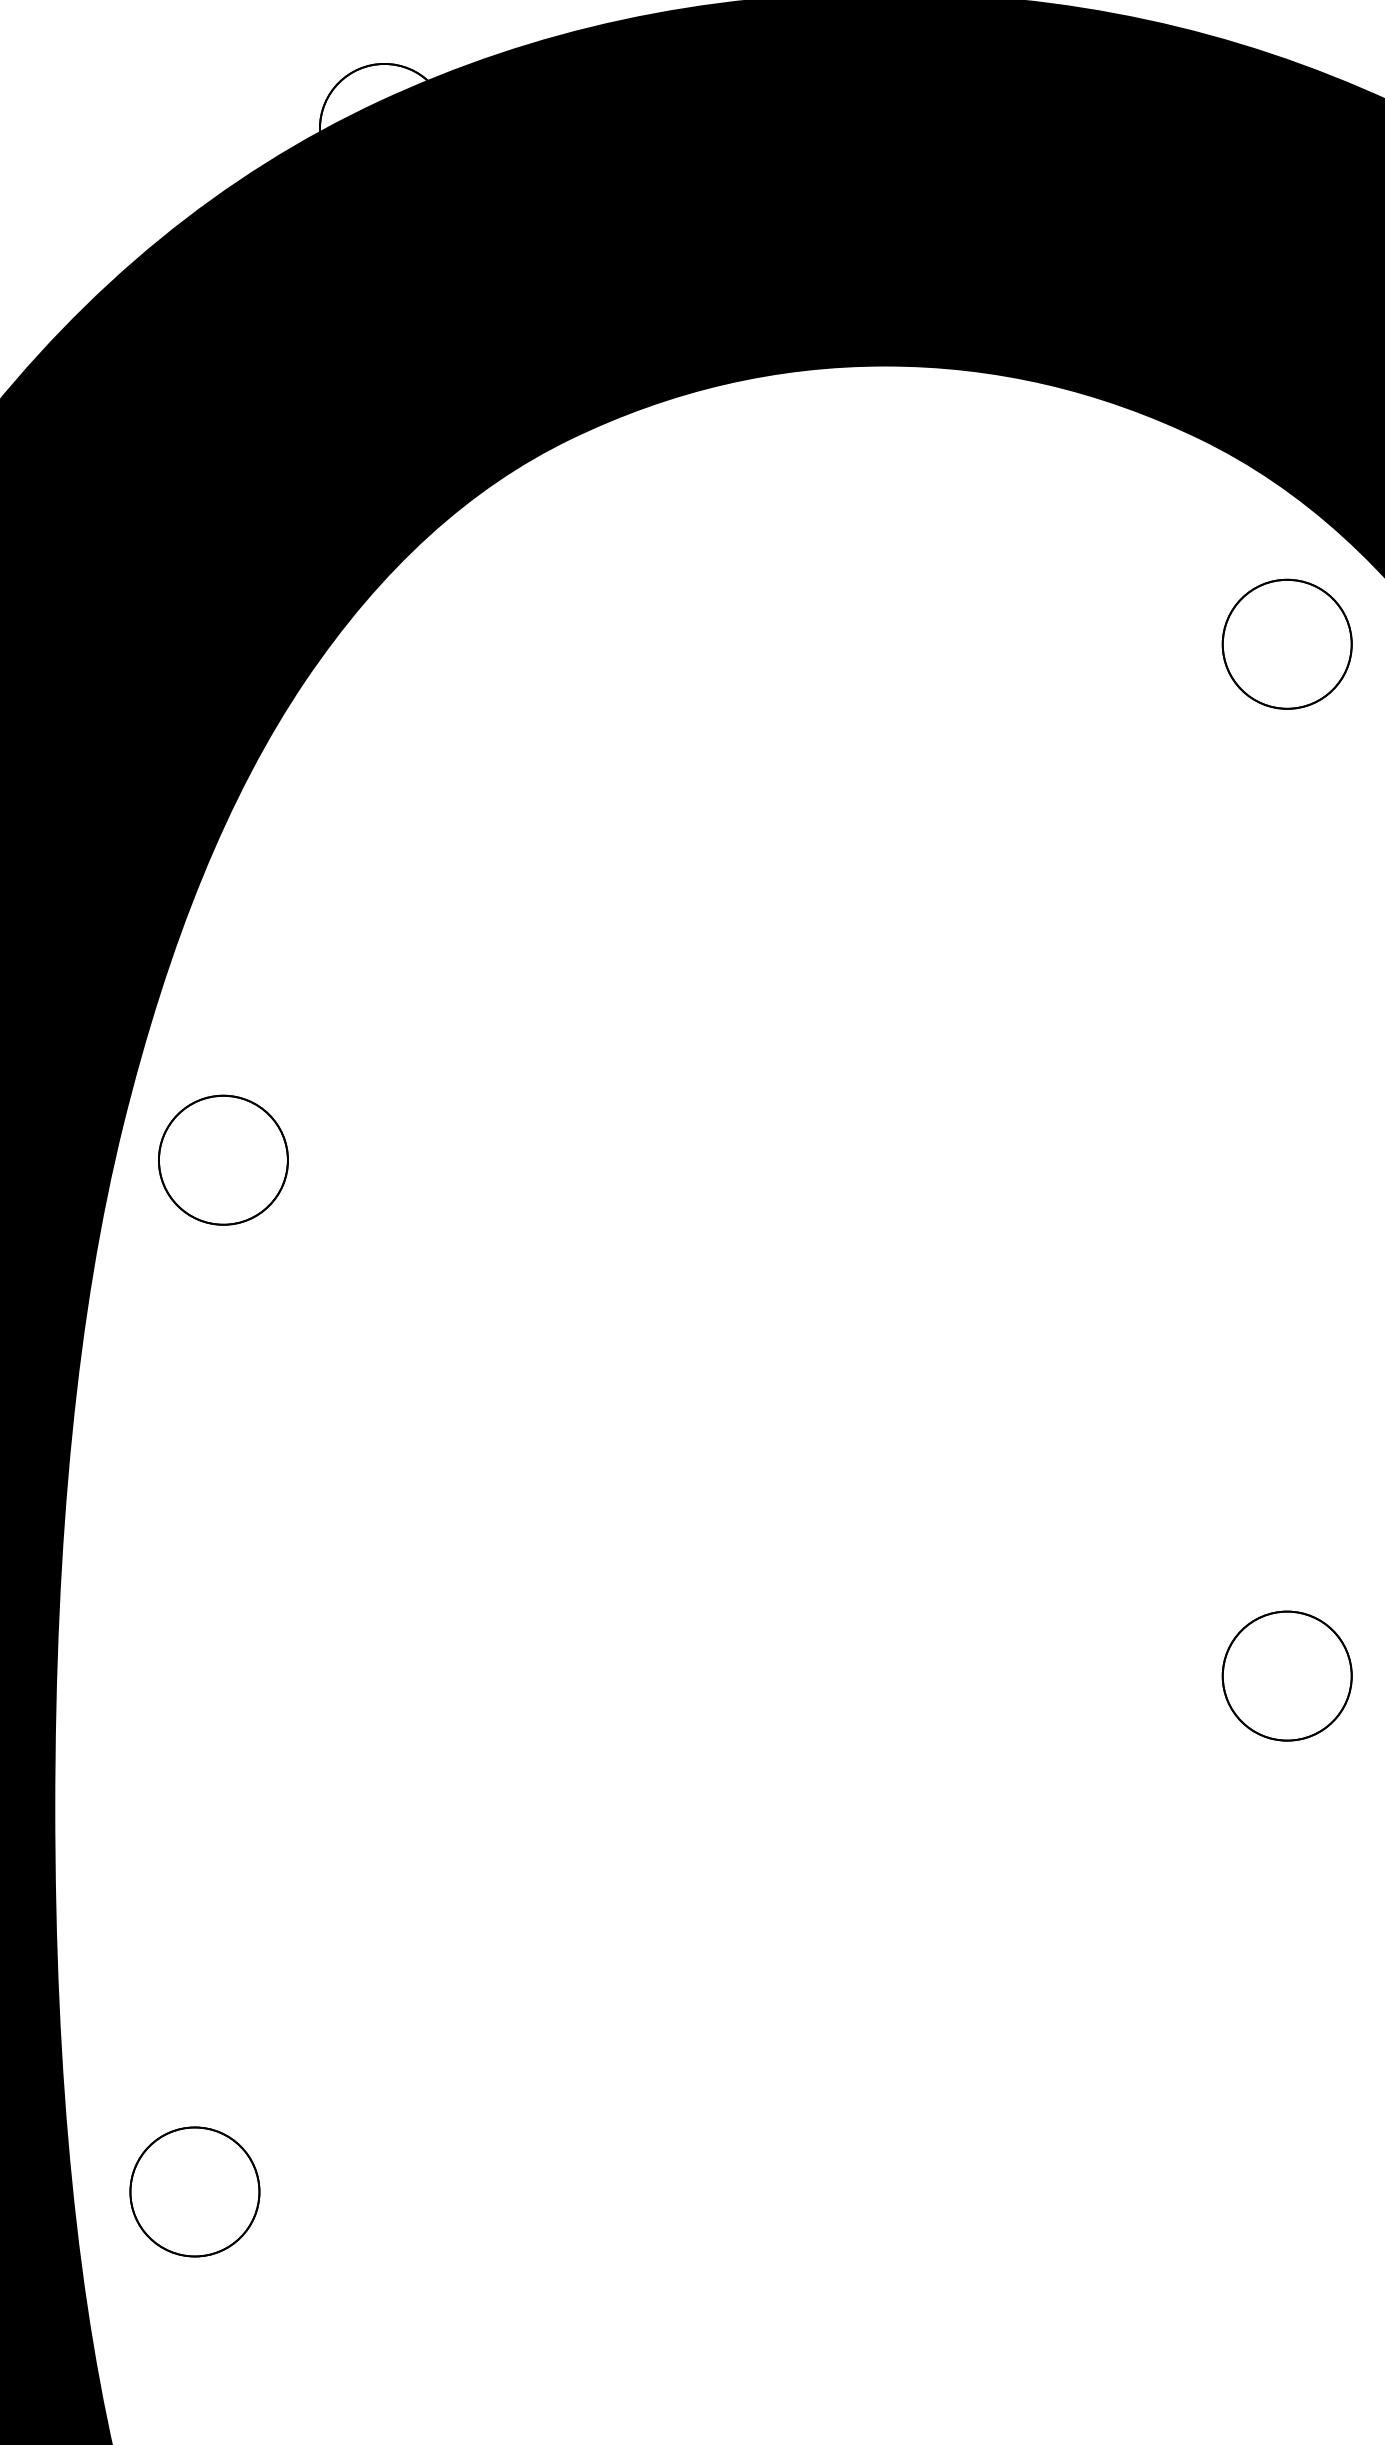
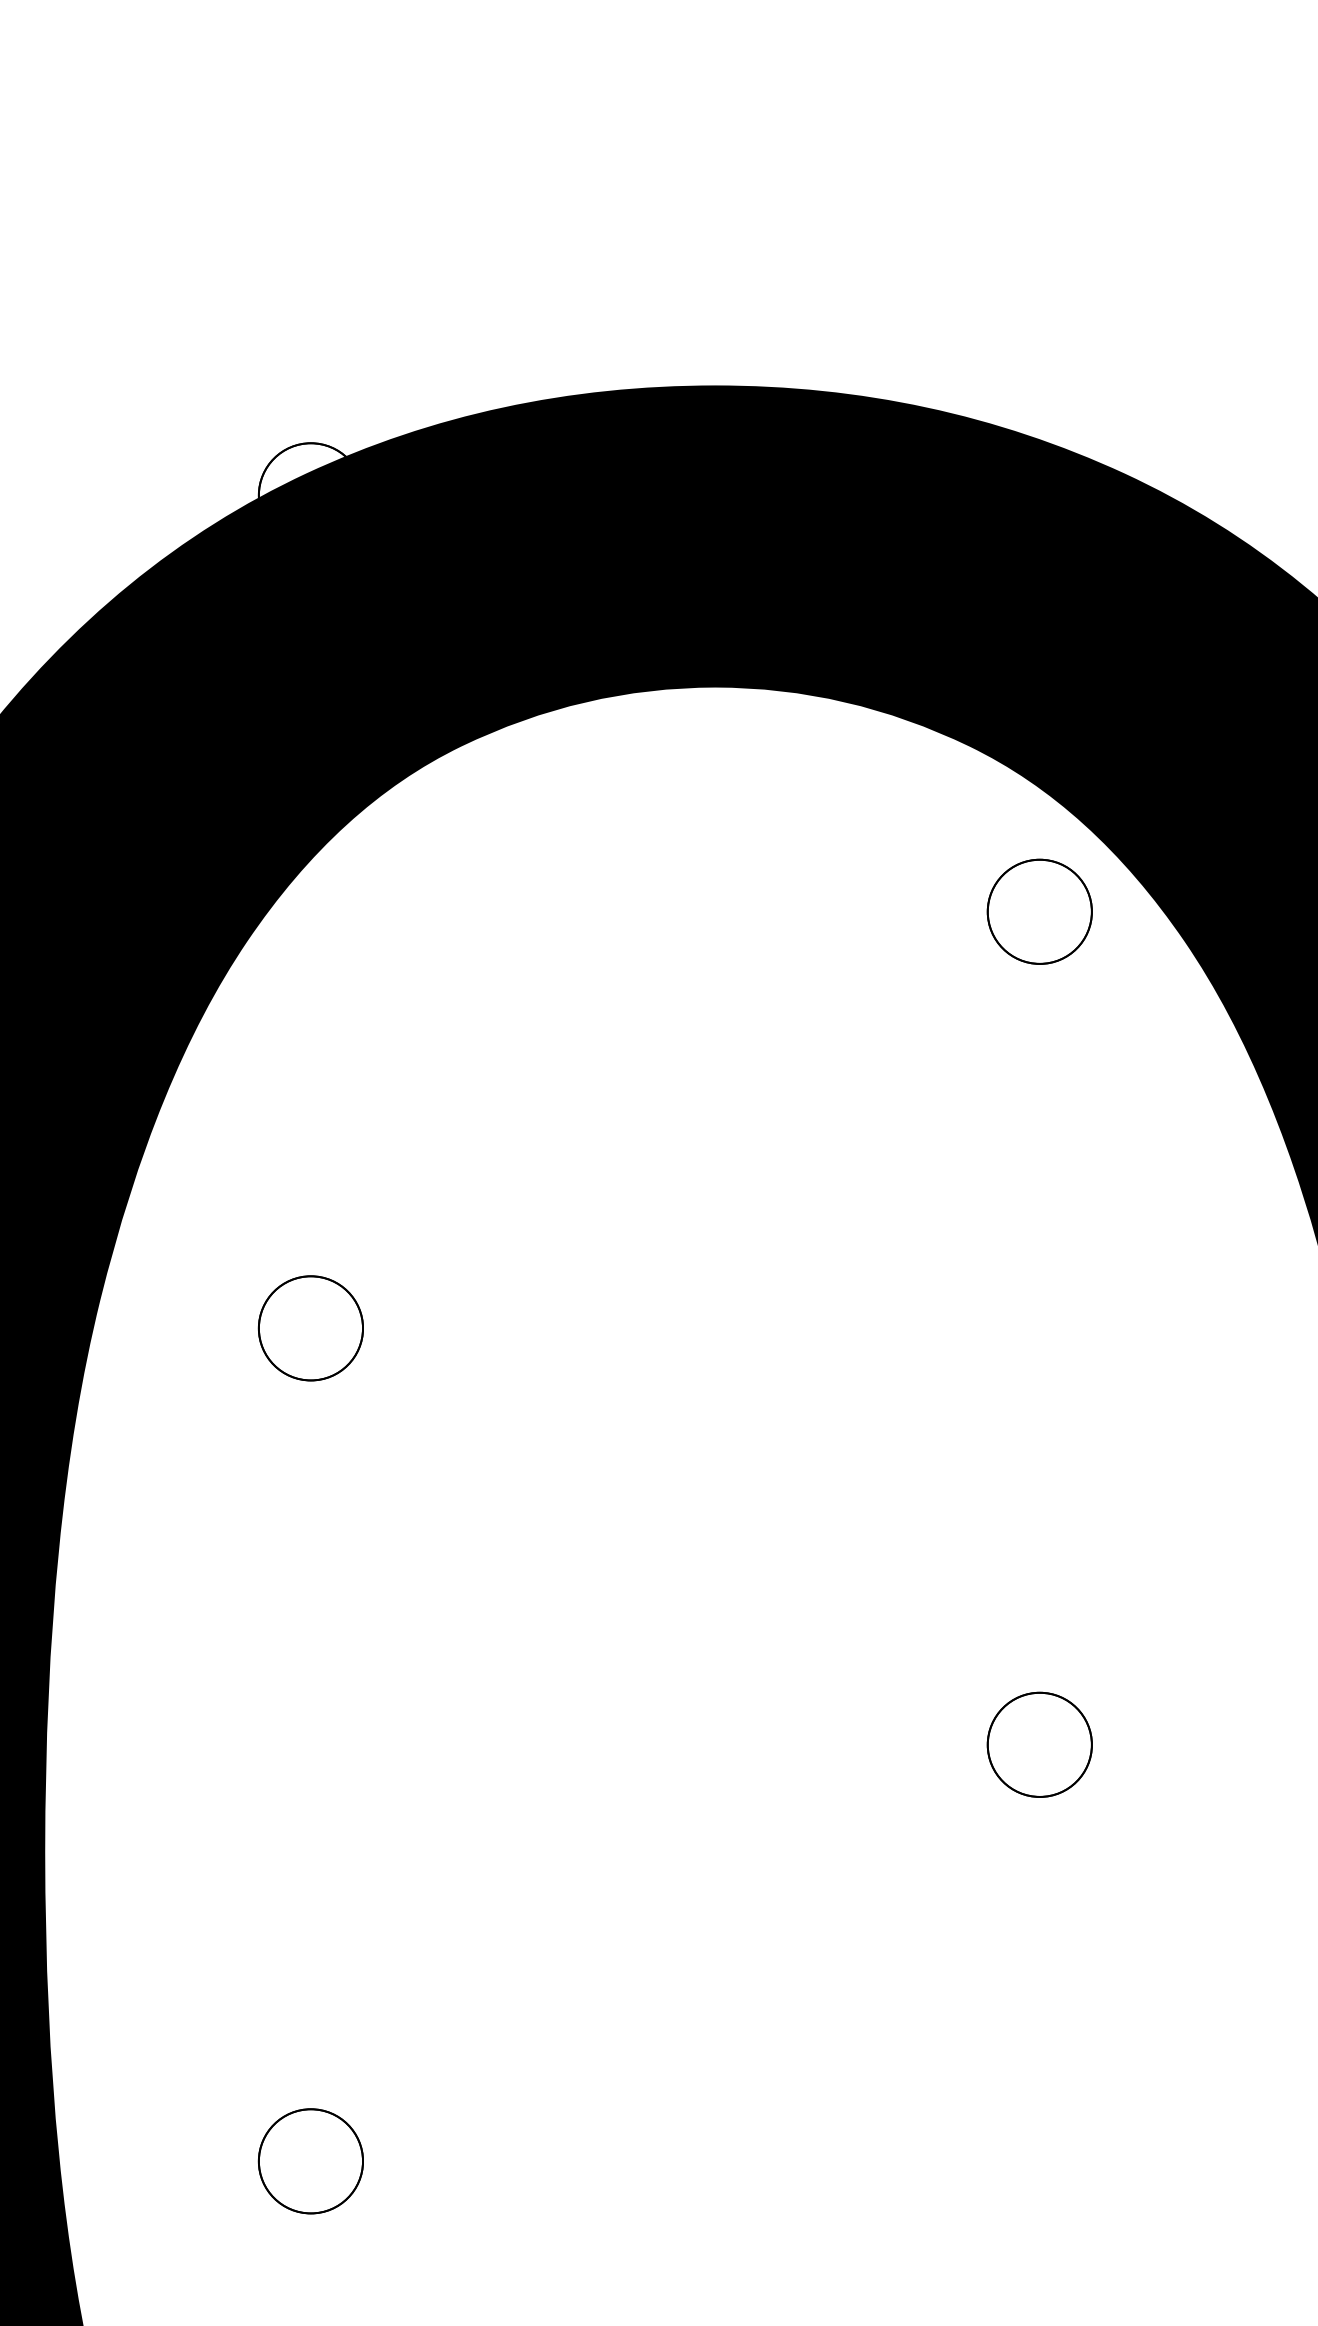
part: (222, 1160) -> (310, 1328), moved
part: (194, 2192) -> (310, 2161), moved

